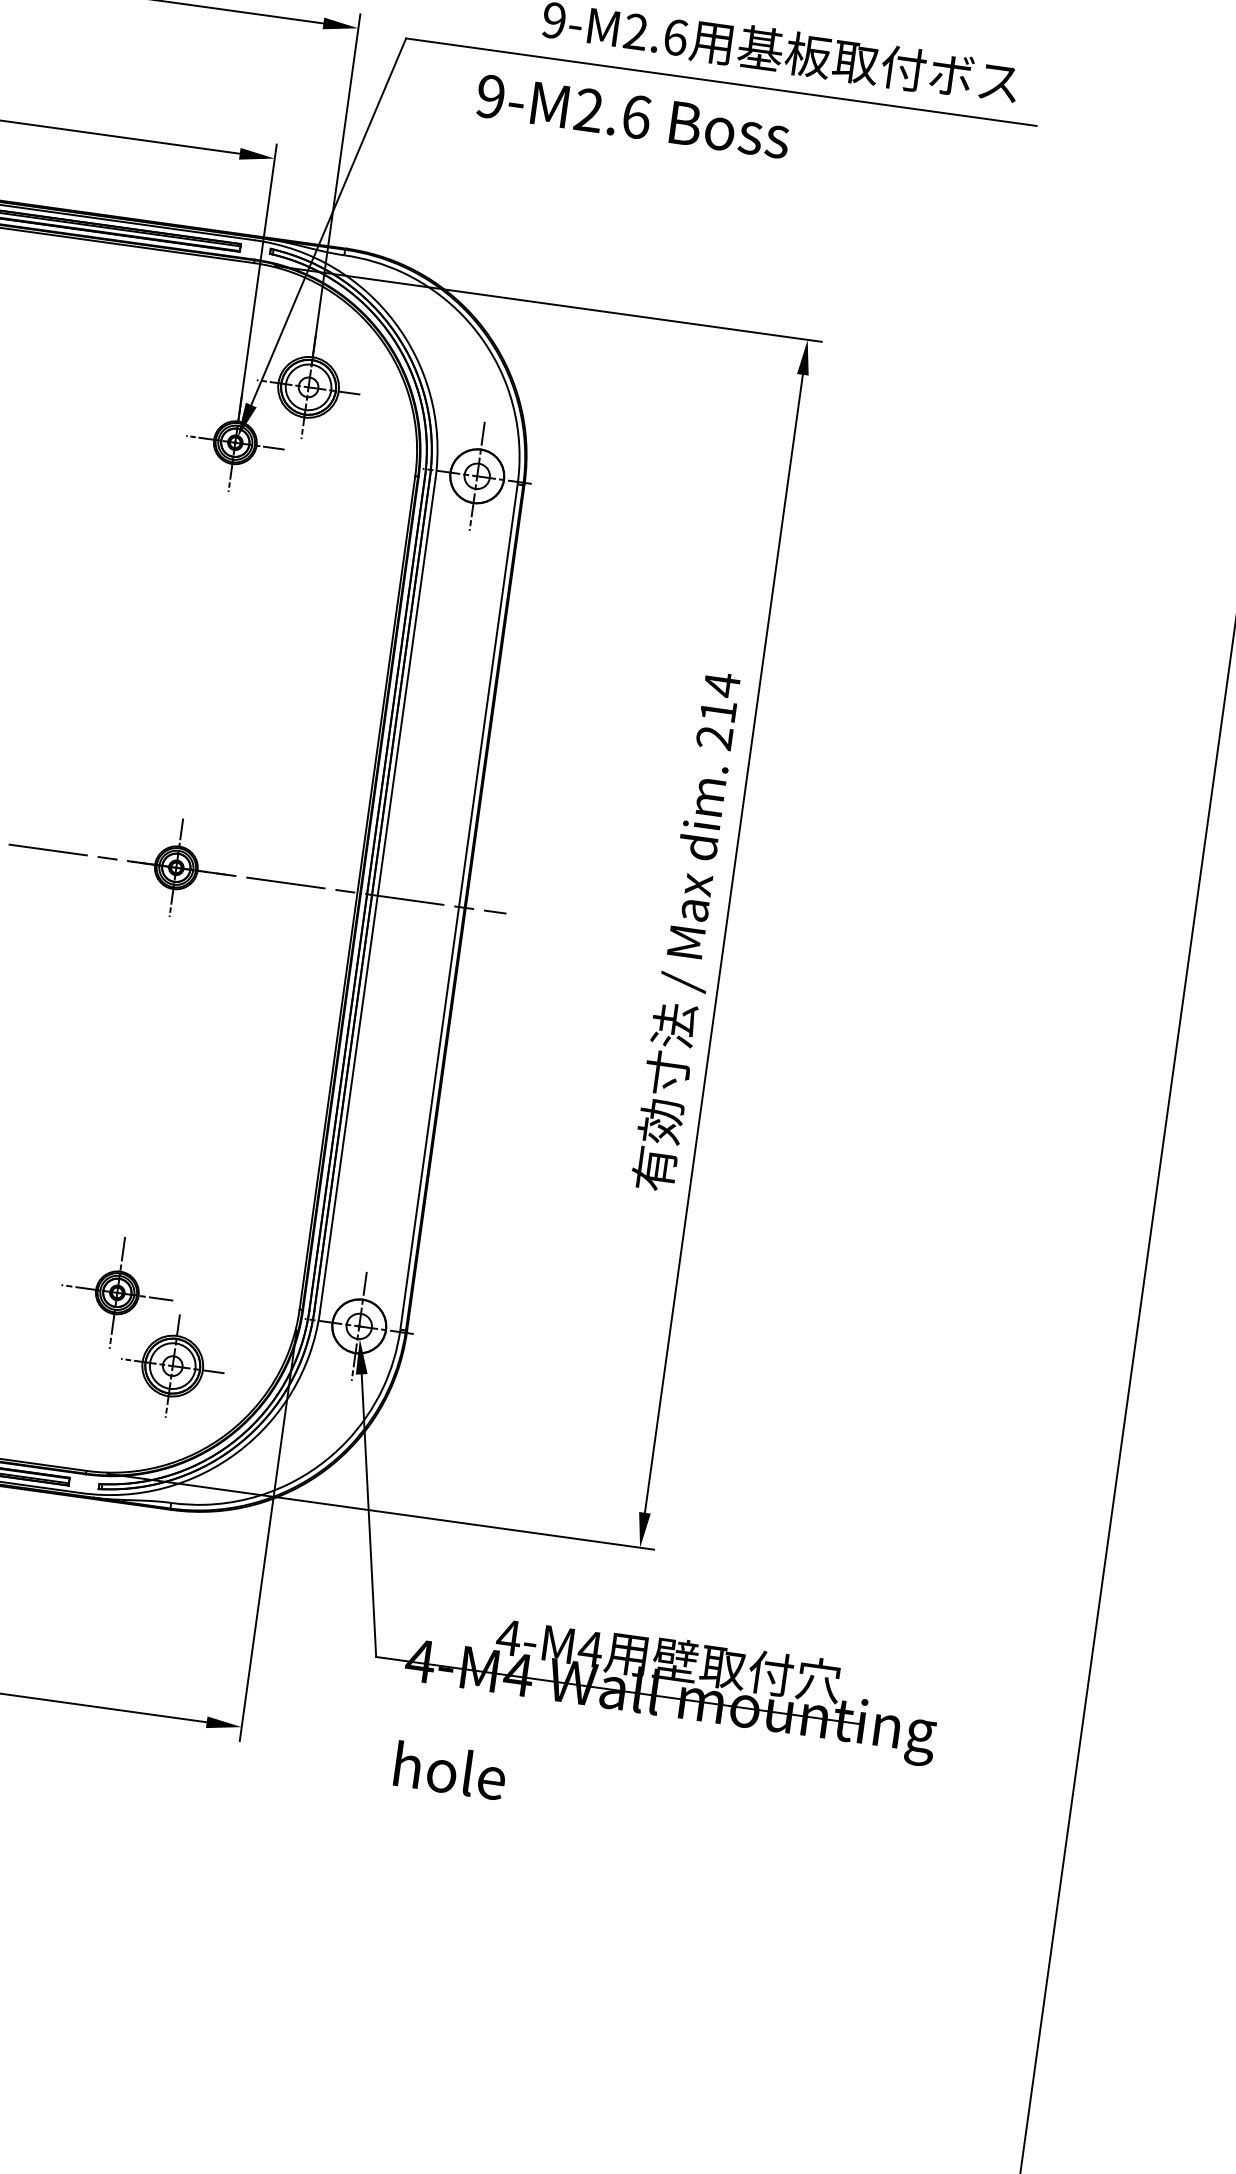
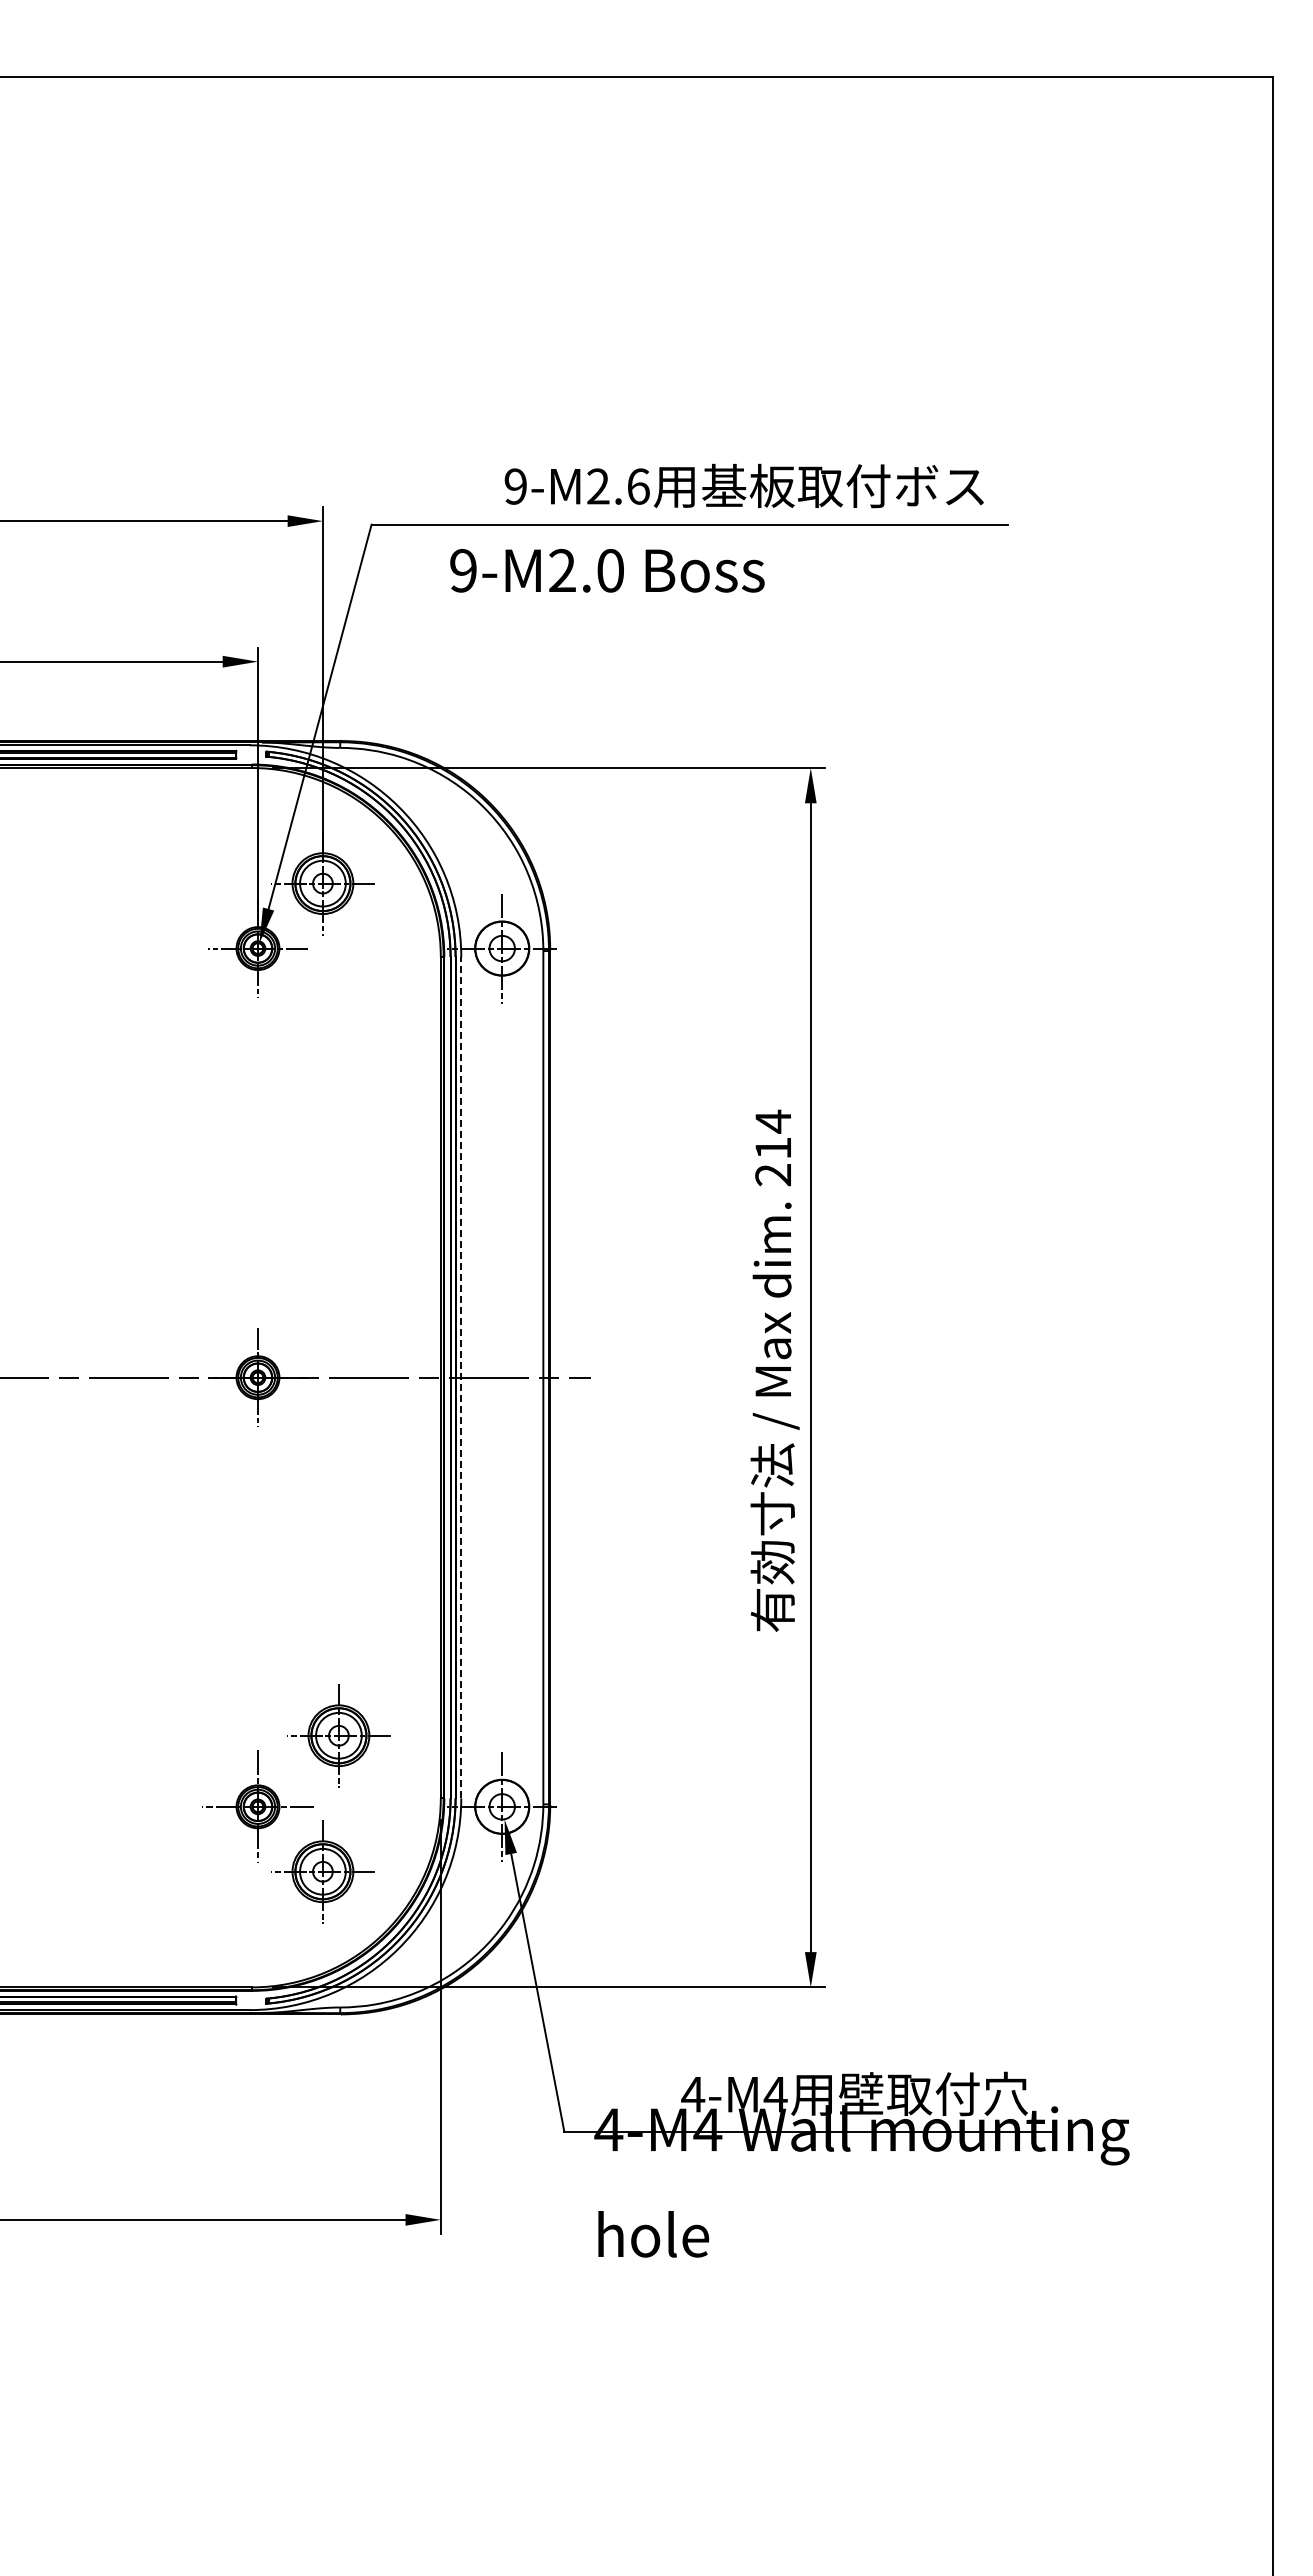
text: (636, 116) -> (610, 570), 9-M2.6 -> 9-M2.0
line: (377, 895) -> (461, 1377), solid -> dashed
part: (206, 1233) -> (338, 1735), added

